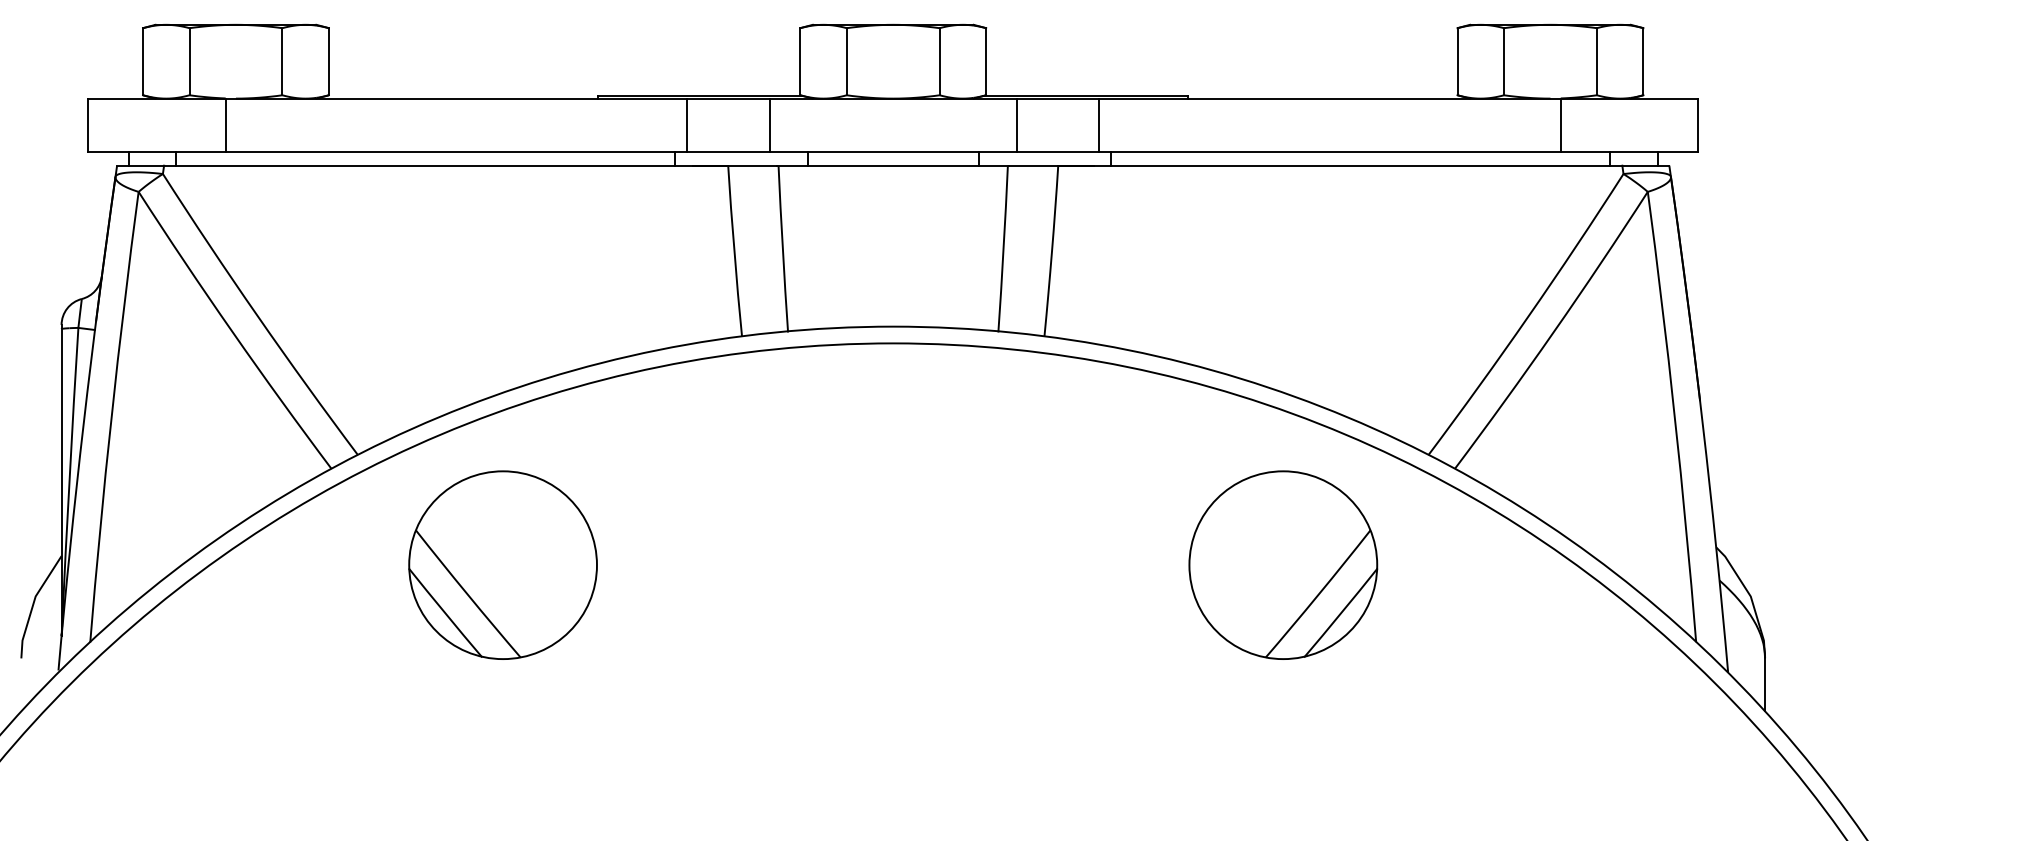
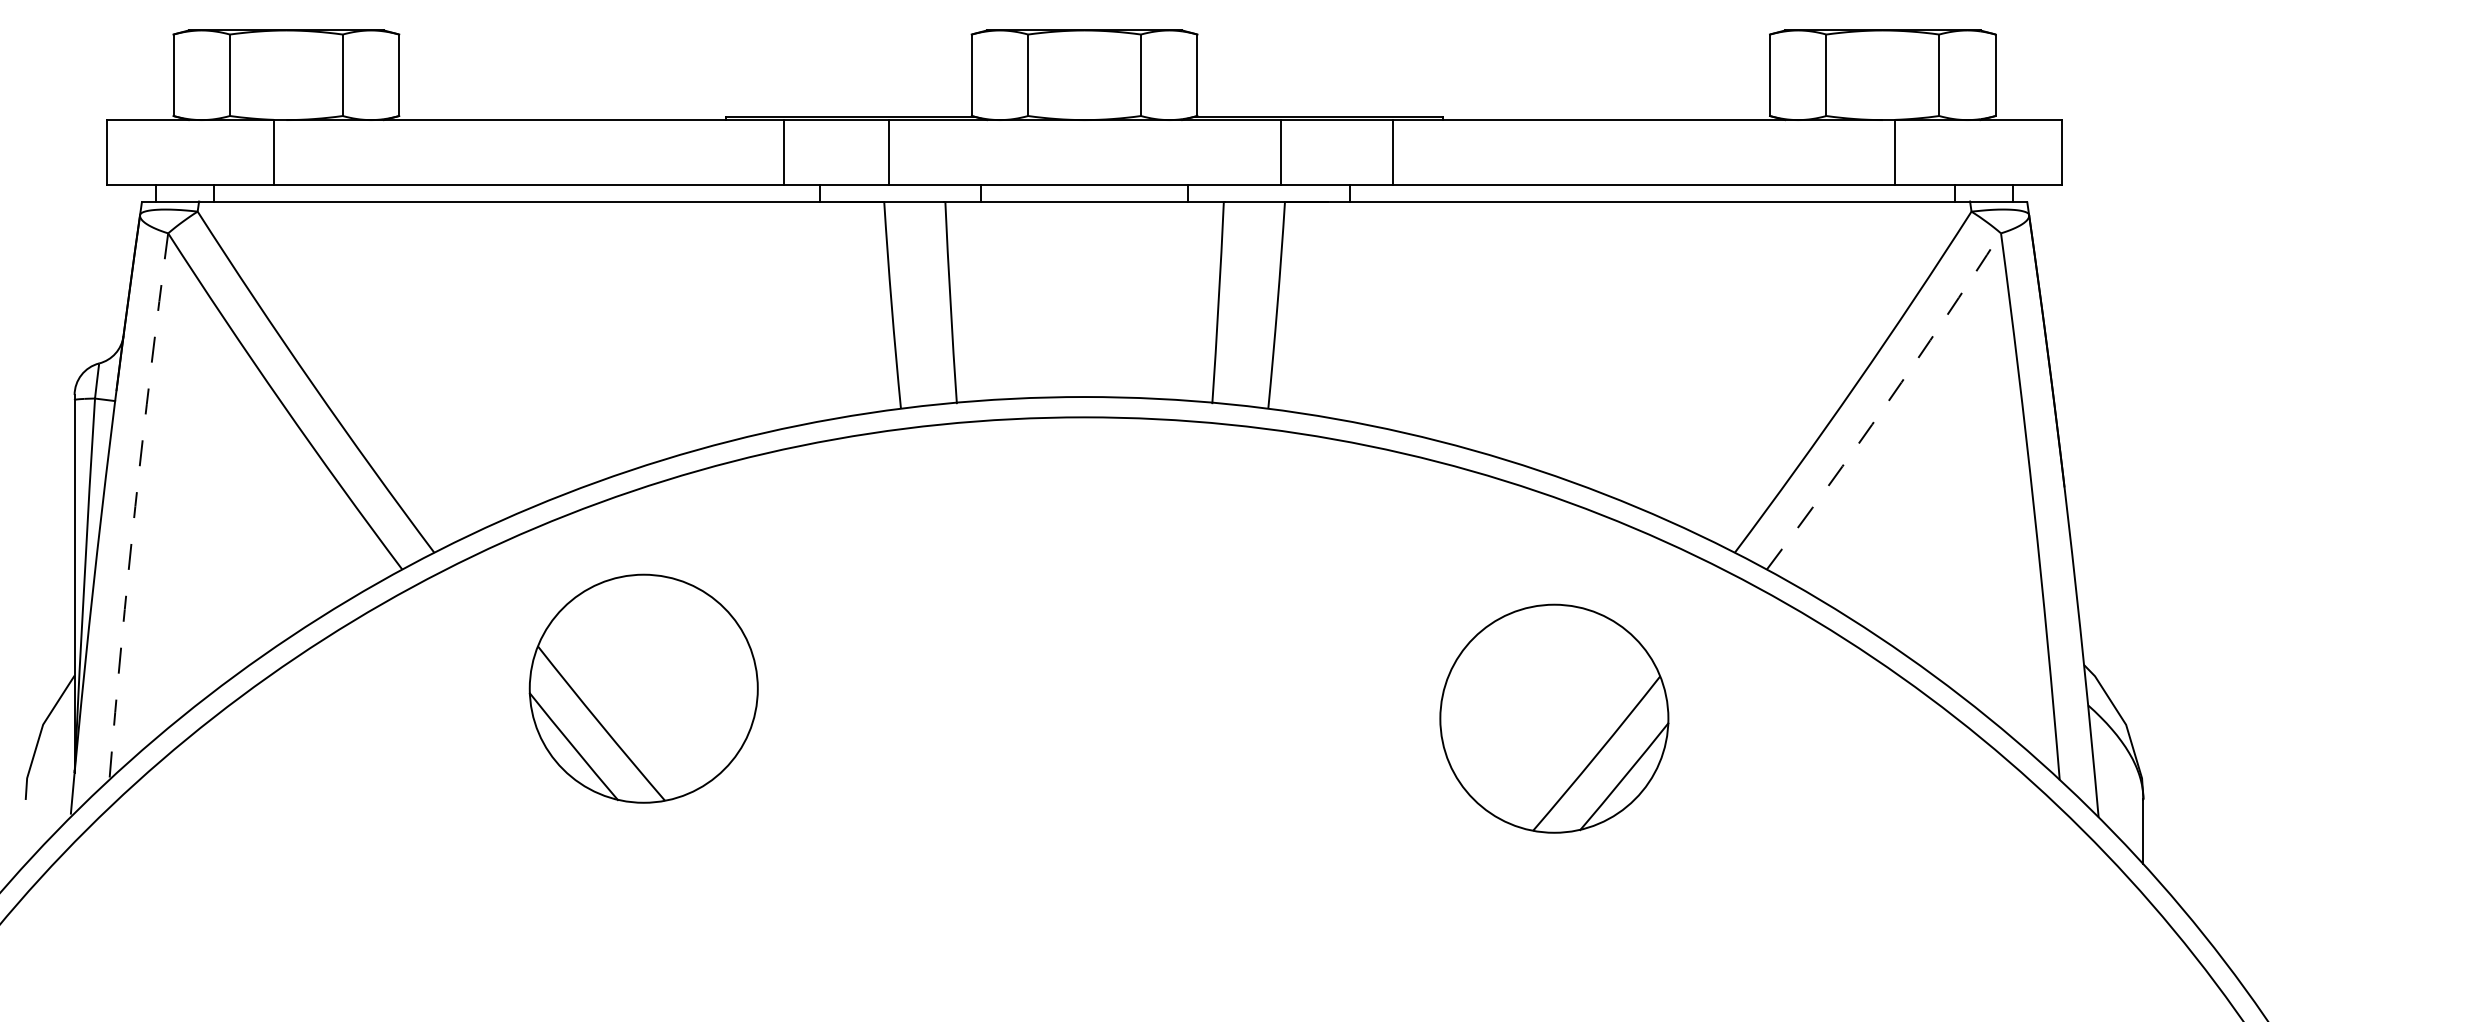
line: (687, 125) -> (784, 152), moved
line: (769, 125) -> (889, 152), moved
line: (1016, 125) -> (1280, 152), moved
line: (1098, 125) -> (1392, 152), moved
arc: (1553, 331) -> (1886, 403), solid -> dashed
arc: (111, 416) -> (135, 506), solid -> dashed
part: (502, 565) -> (643, 688), moved
part: (1283, 565) -> (1554, 718), moved

